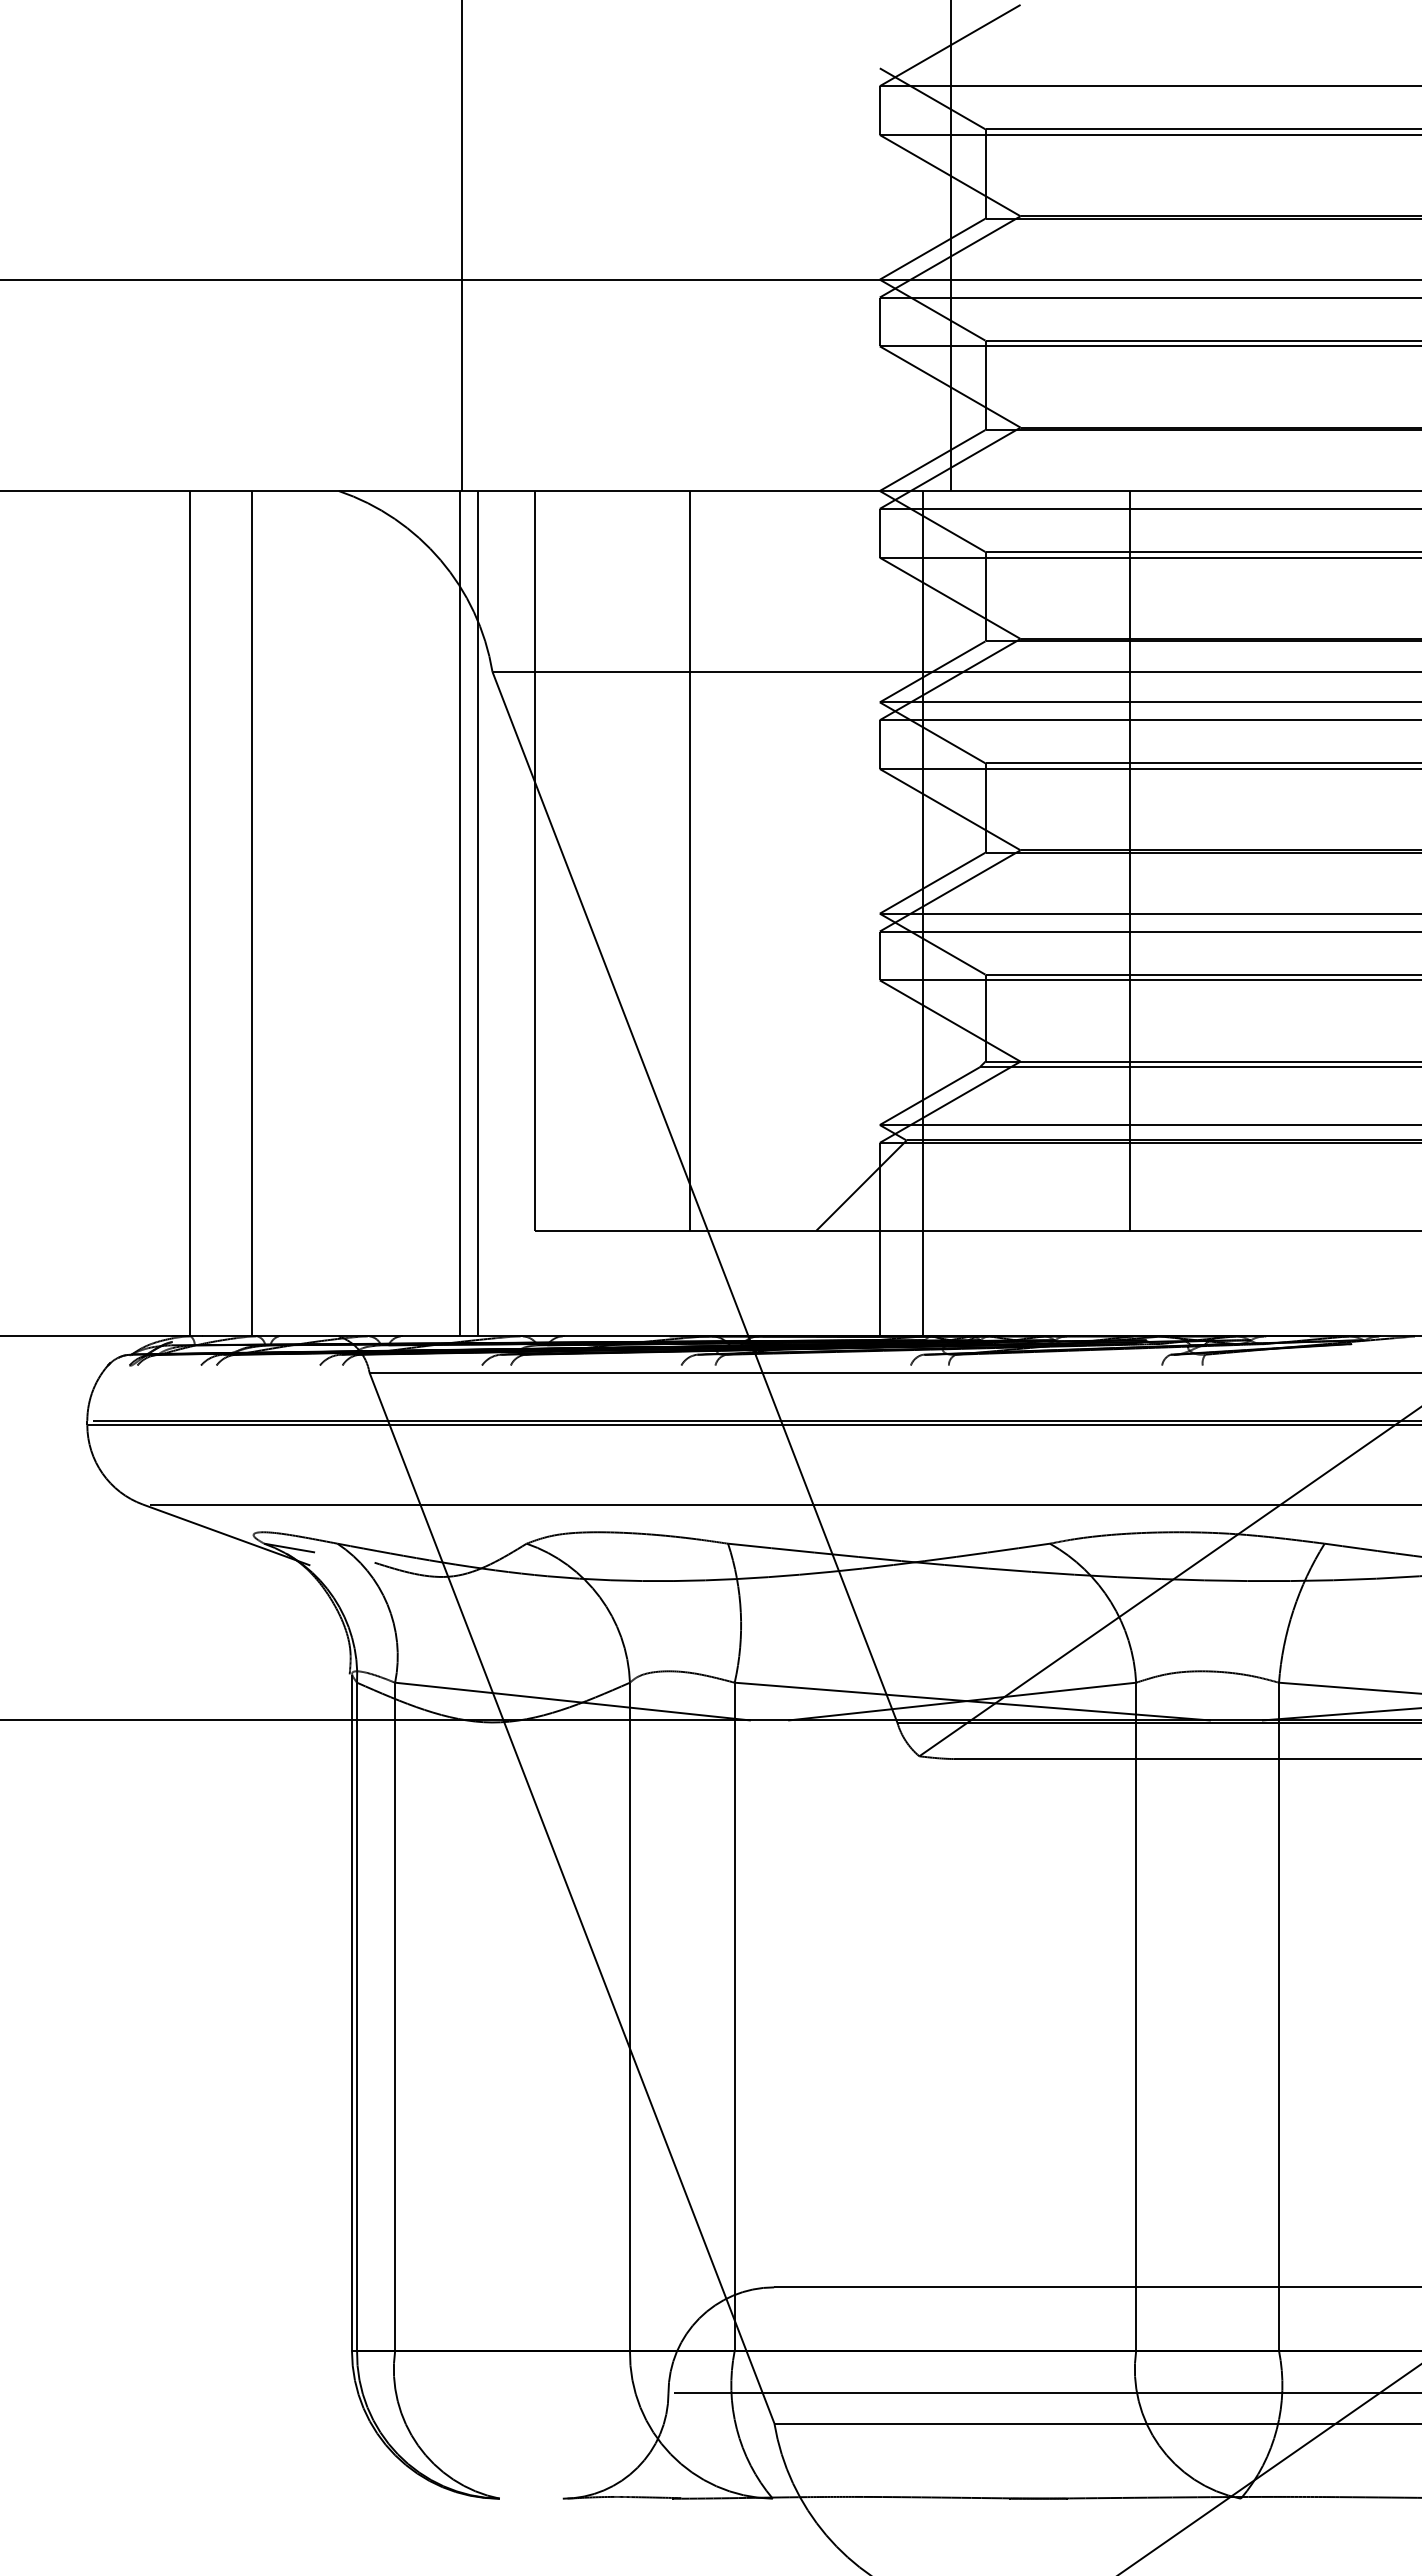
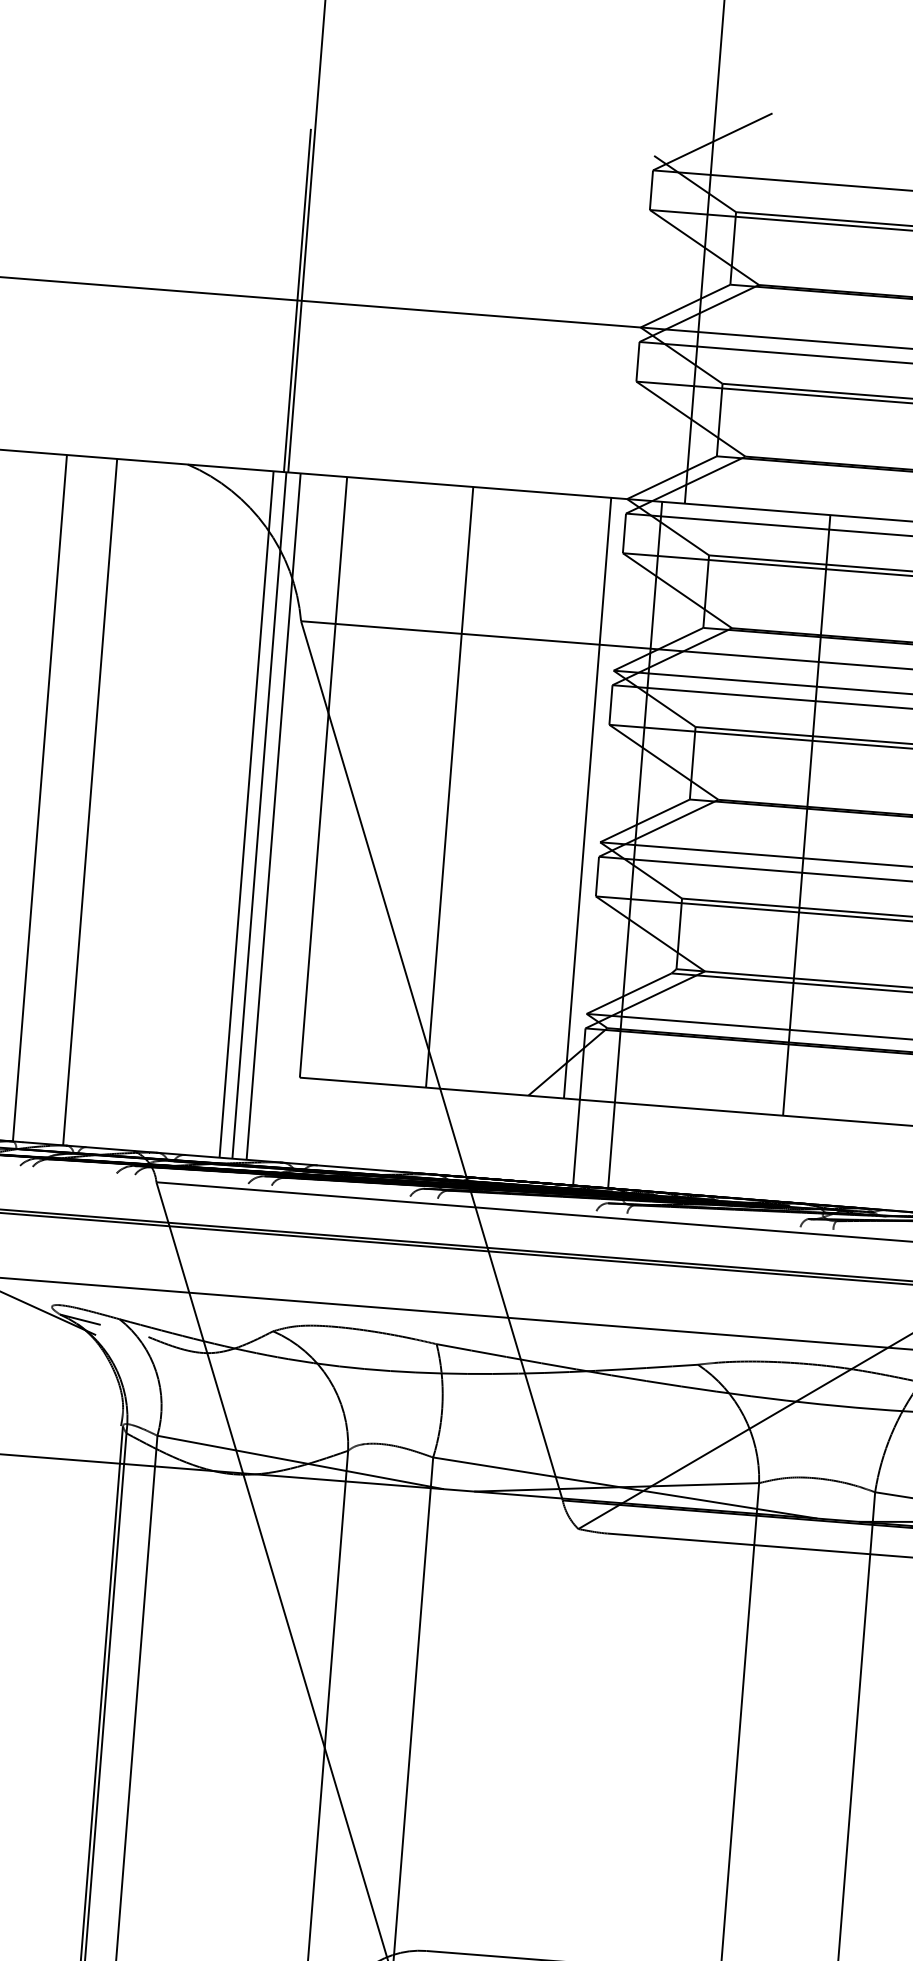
line: (457, 279) -> (297, 300), added
line: (860, 860) -> (587, 797), added
line: (444, 913) -> (246, 814), added

